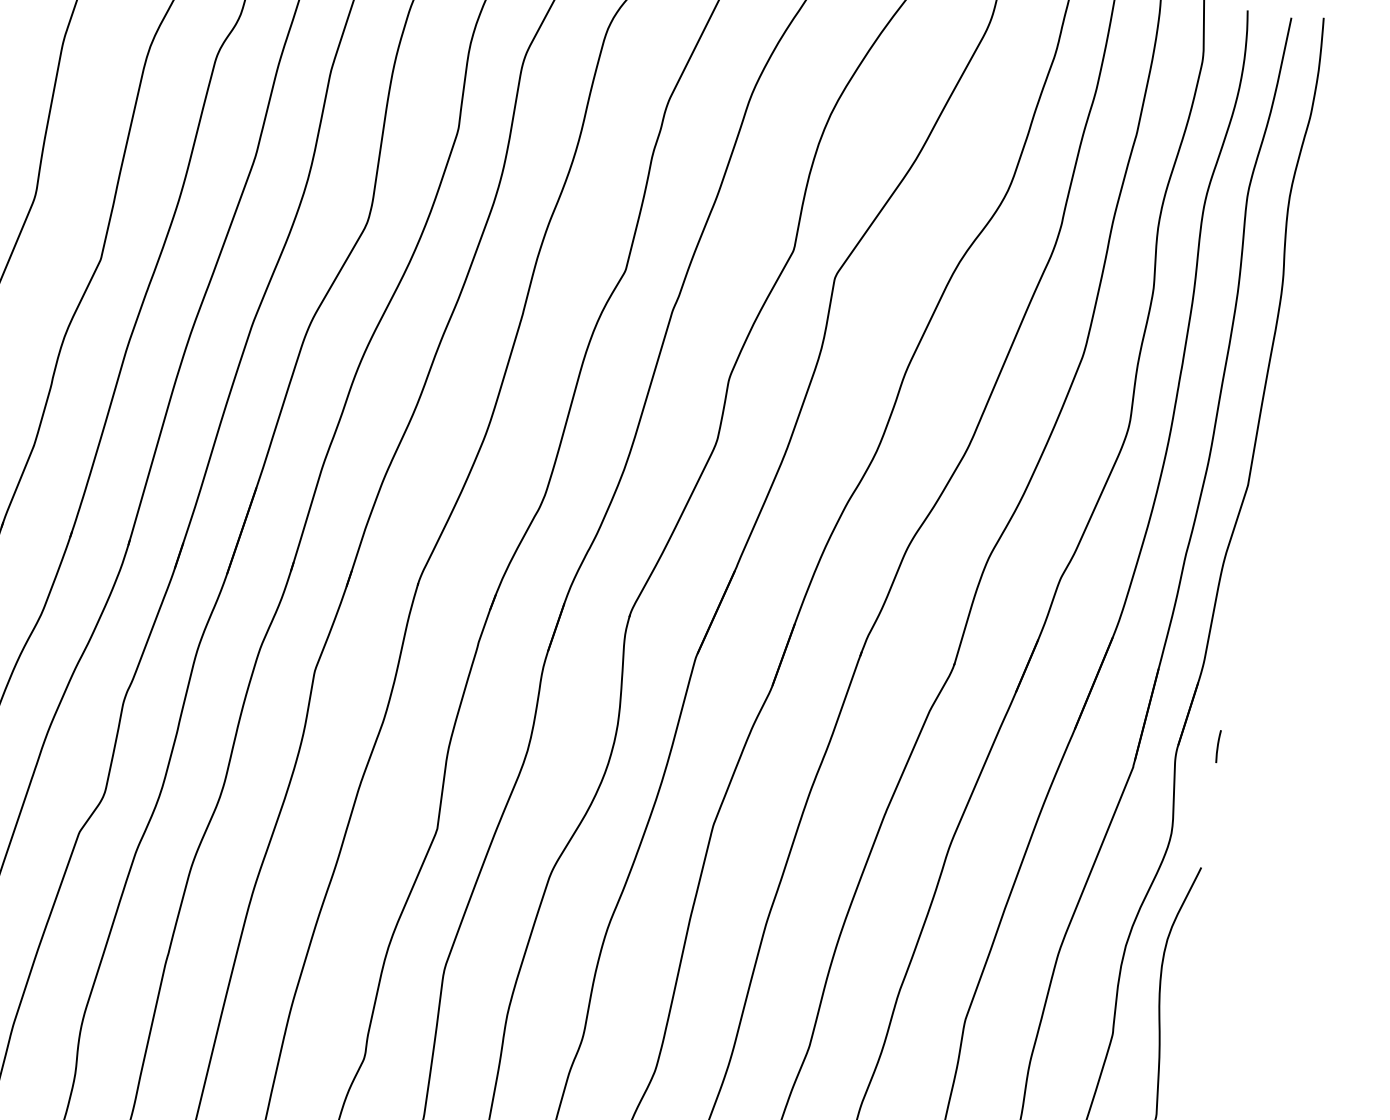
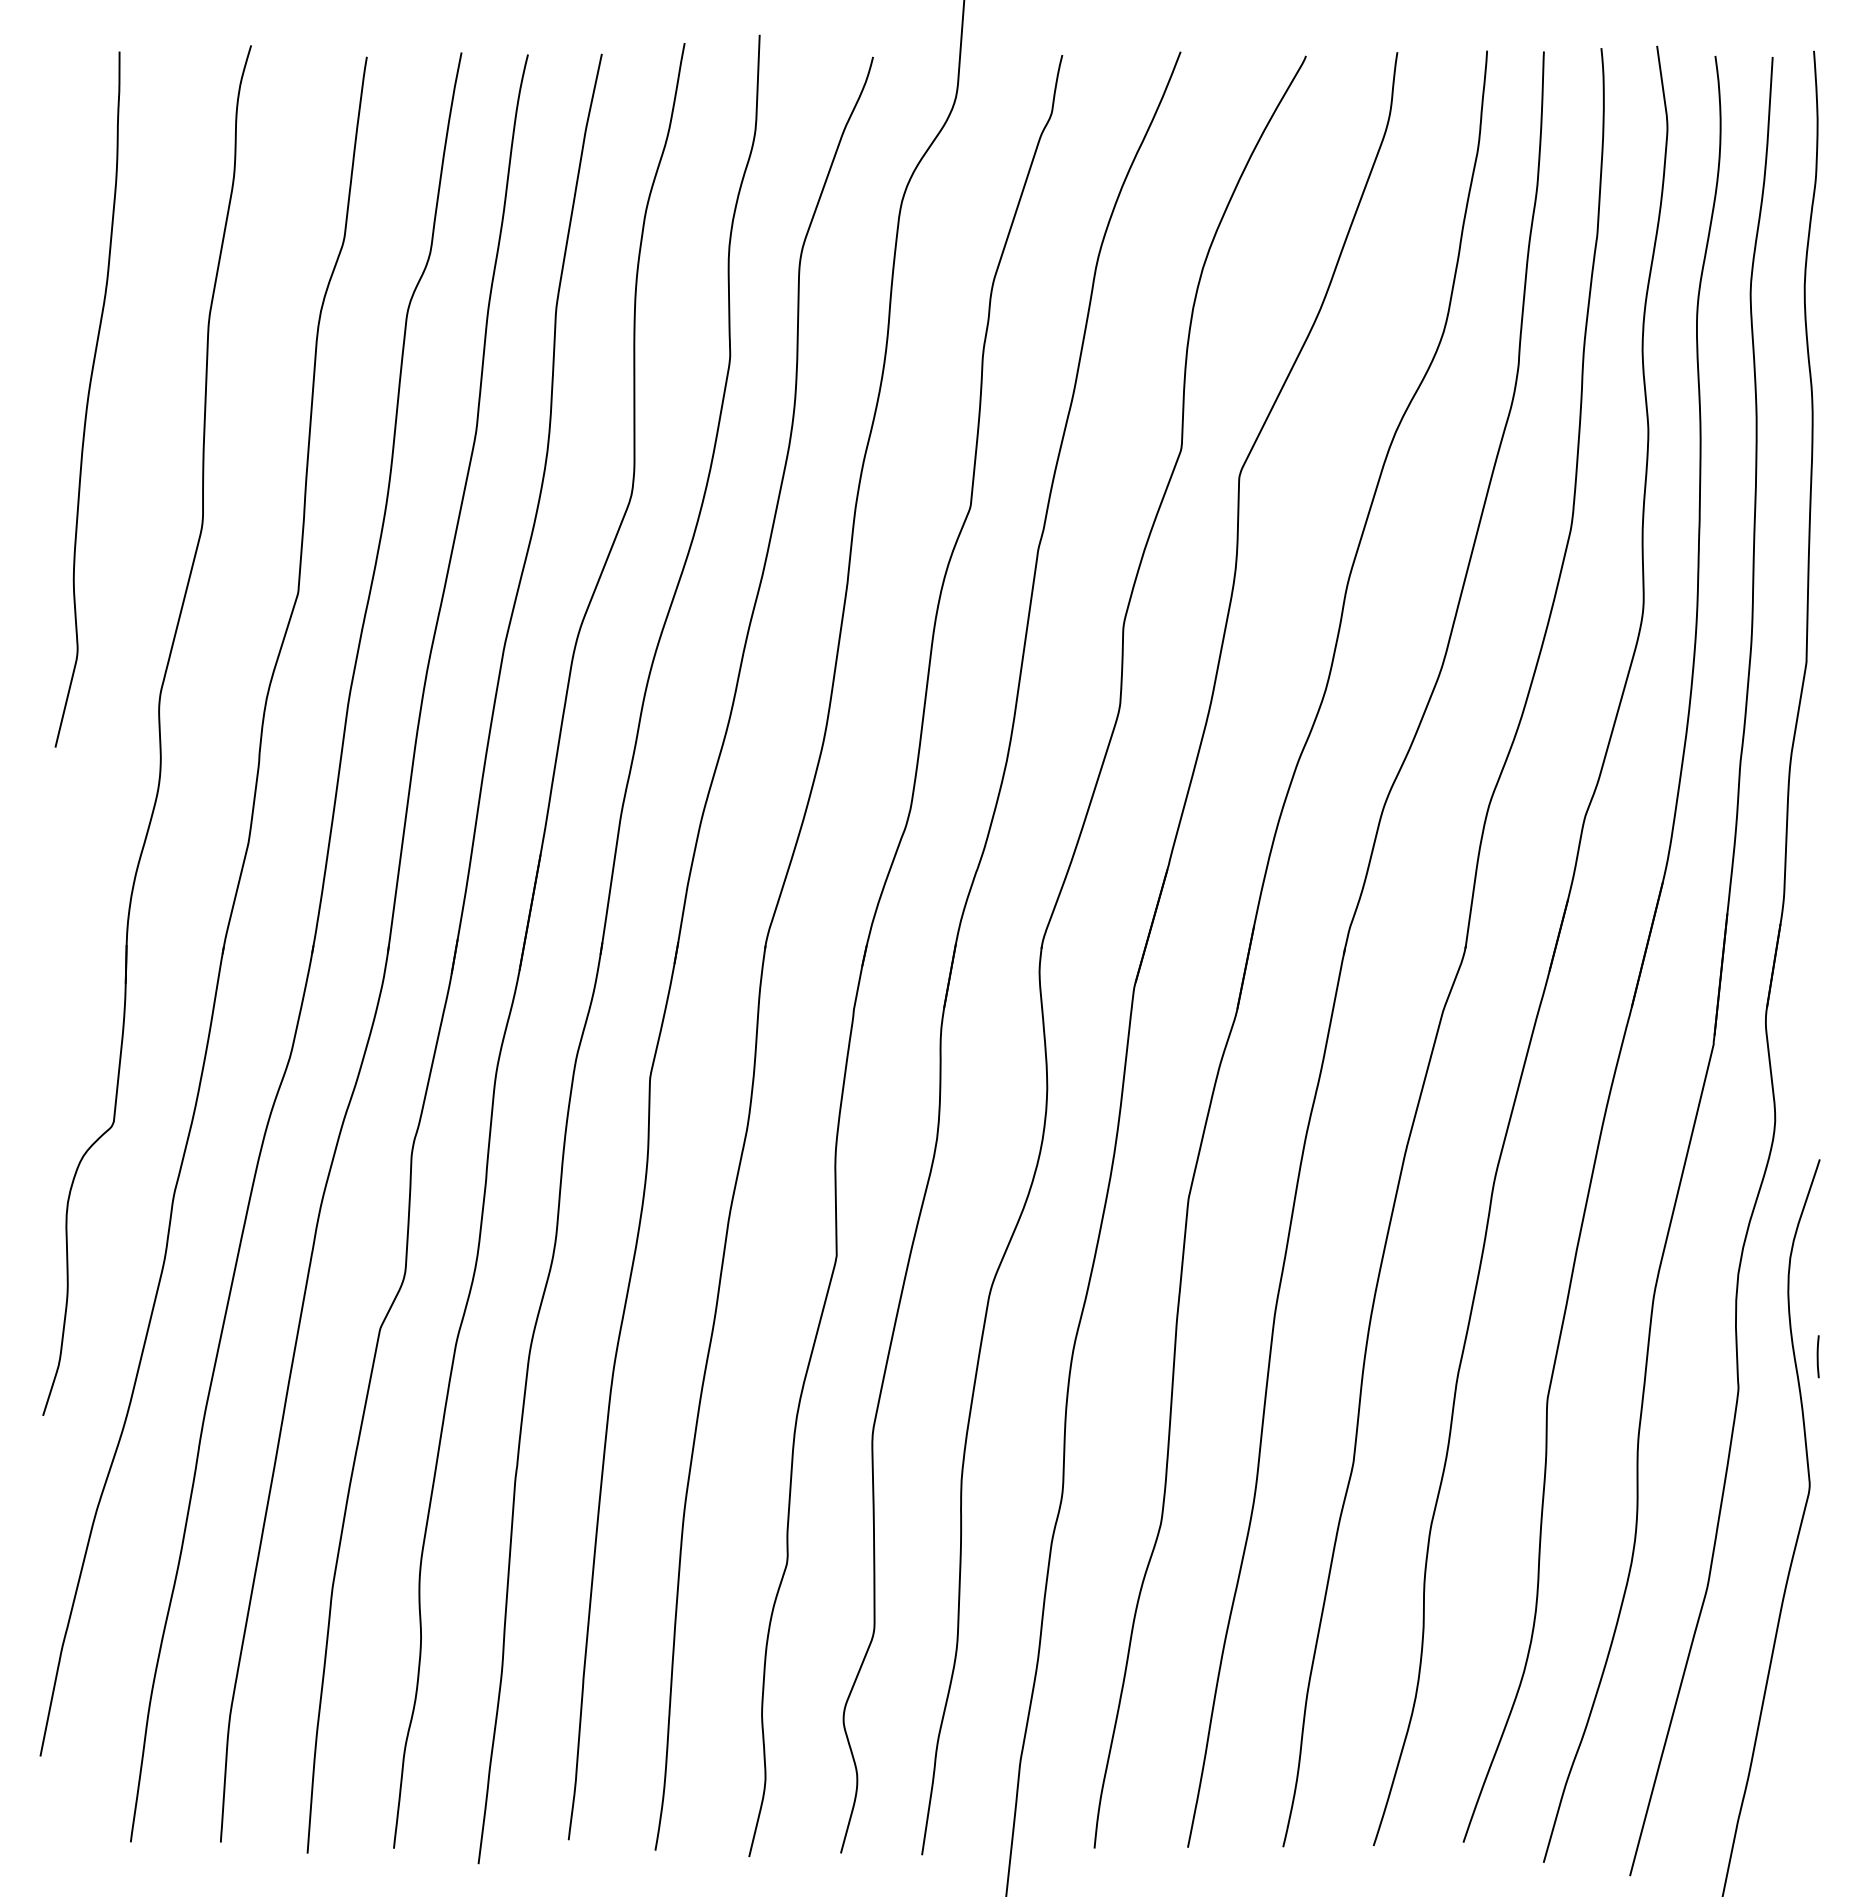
line: (1217, 746) -> (1817, 1356), moved

